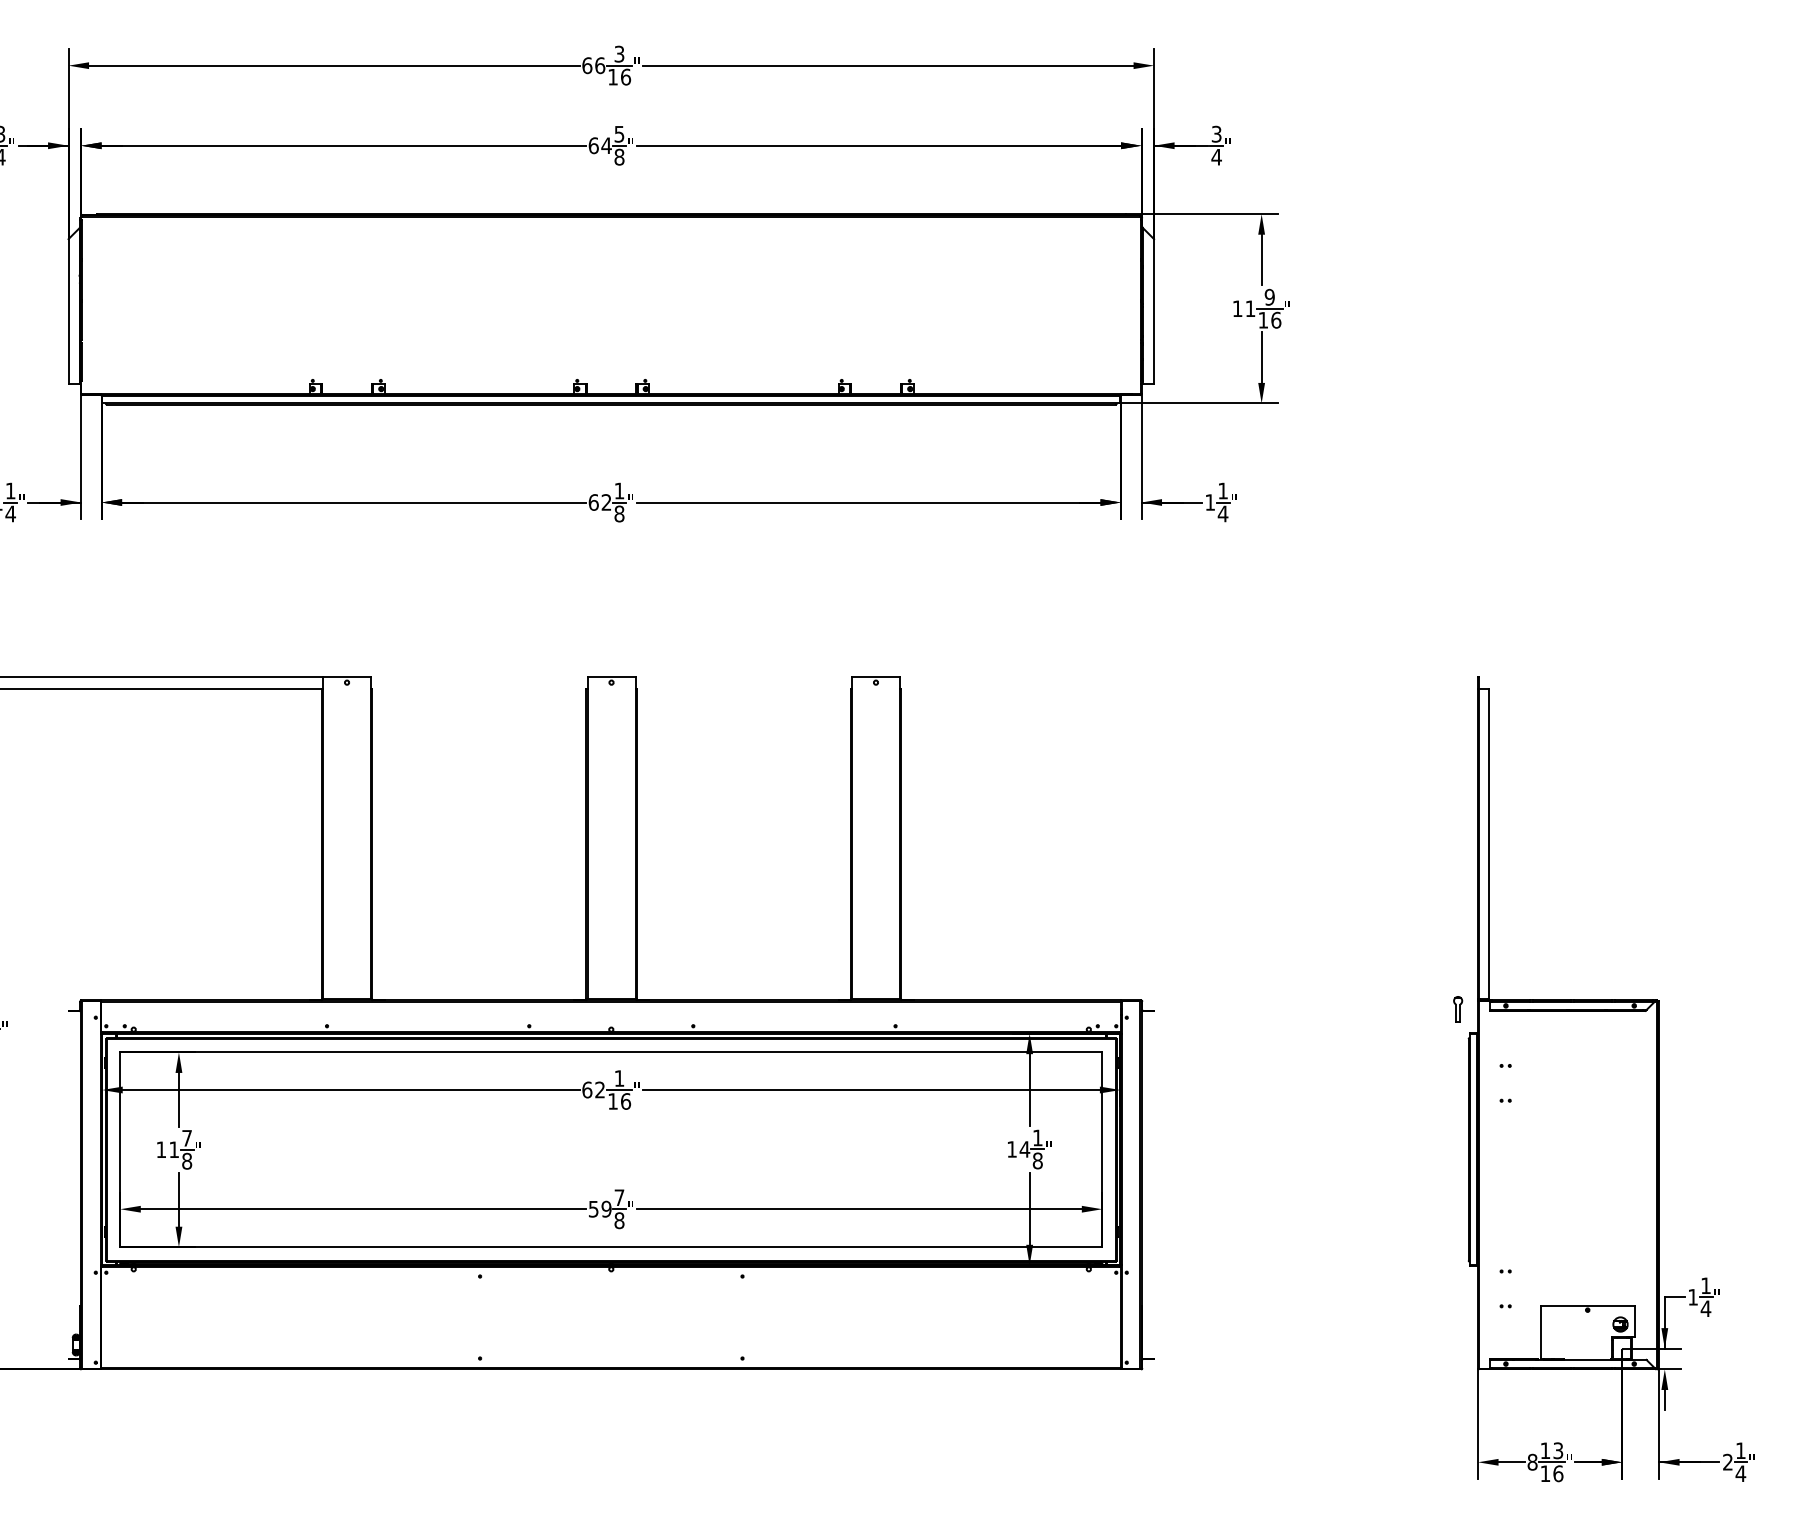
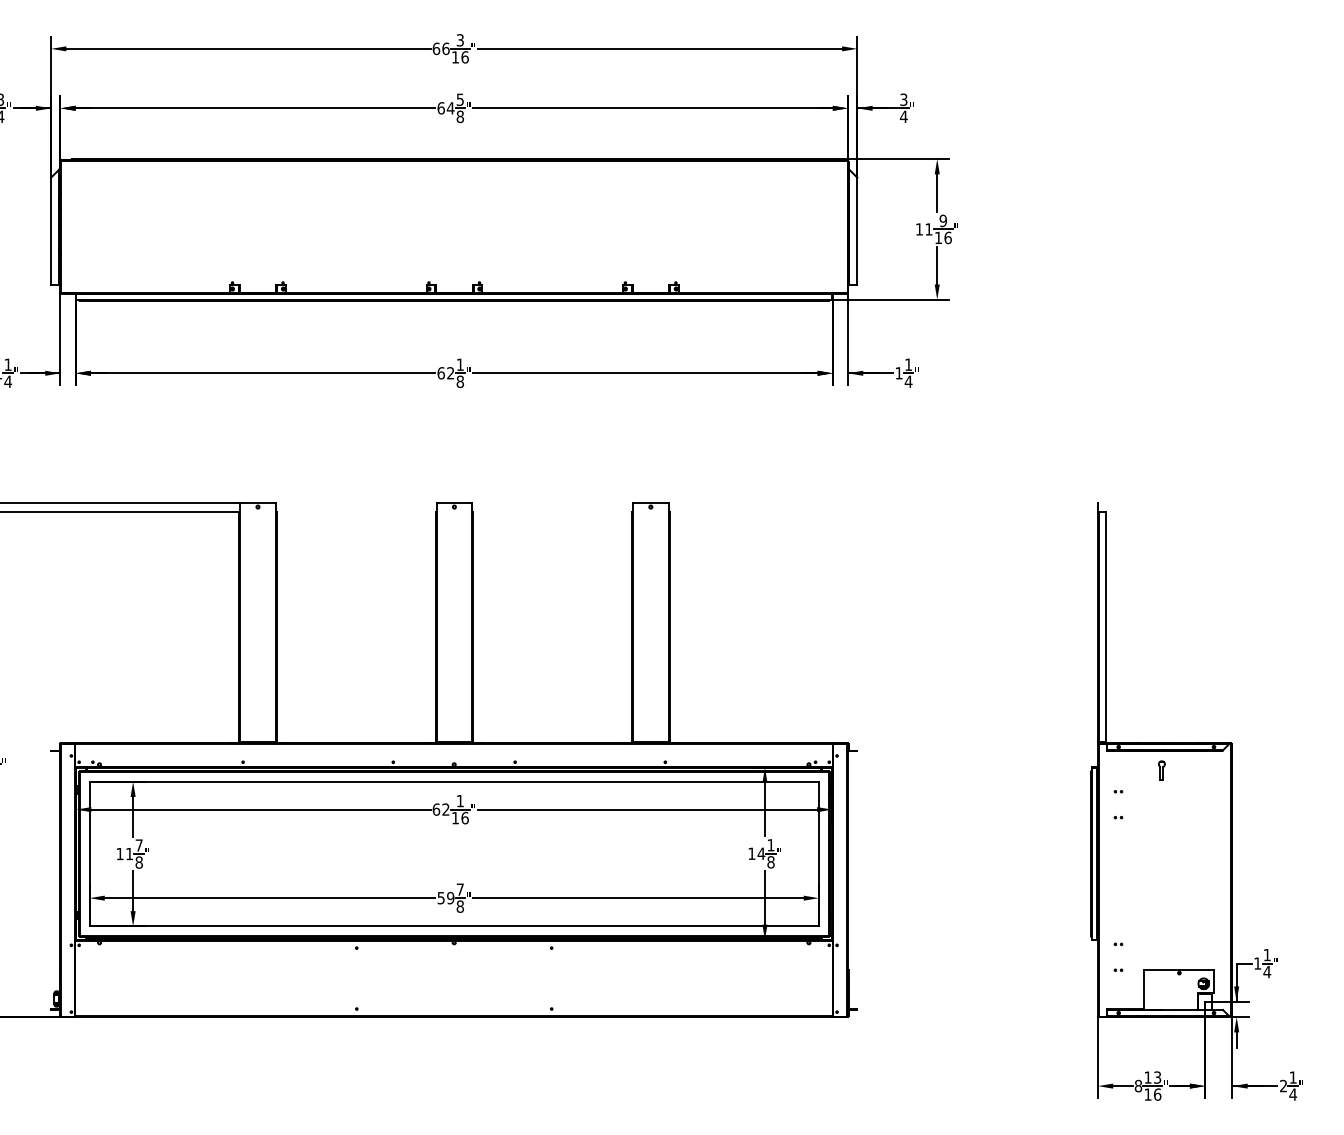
part: (1458, 1009) -> (1162, 770), moved

